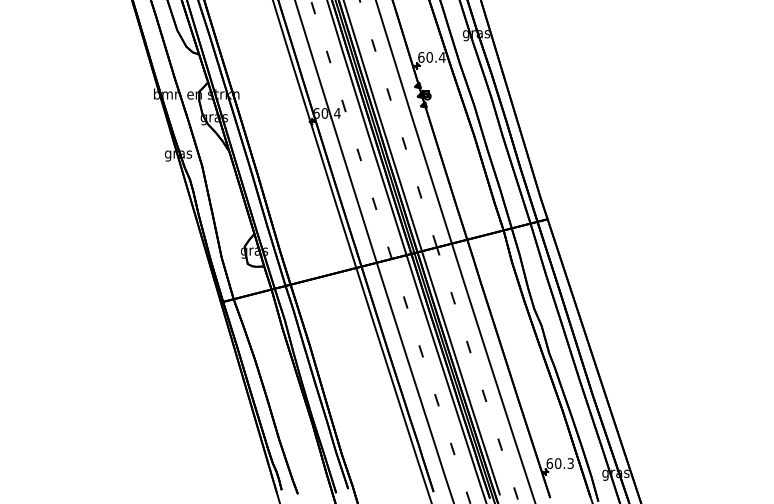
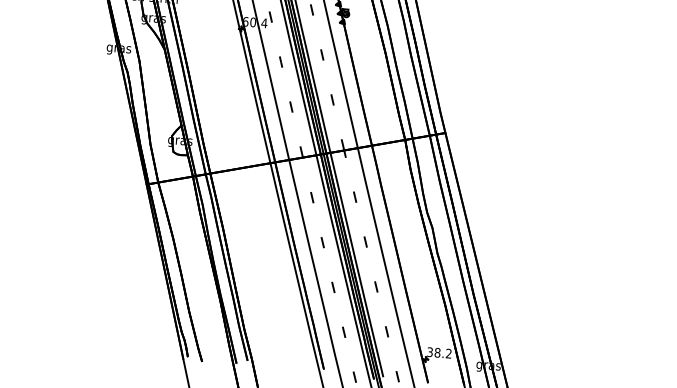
text: (559, 463) -> (438, 352), 60.3 -> 38.2

